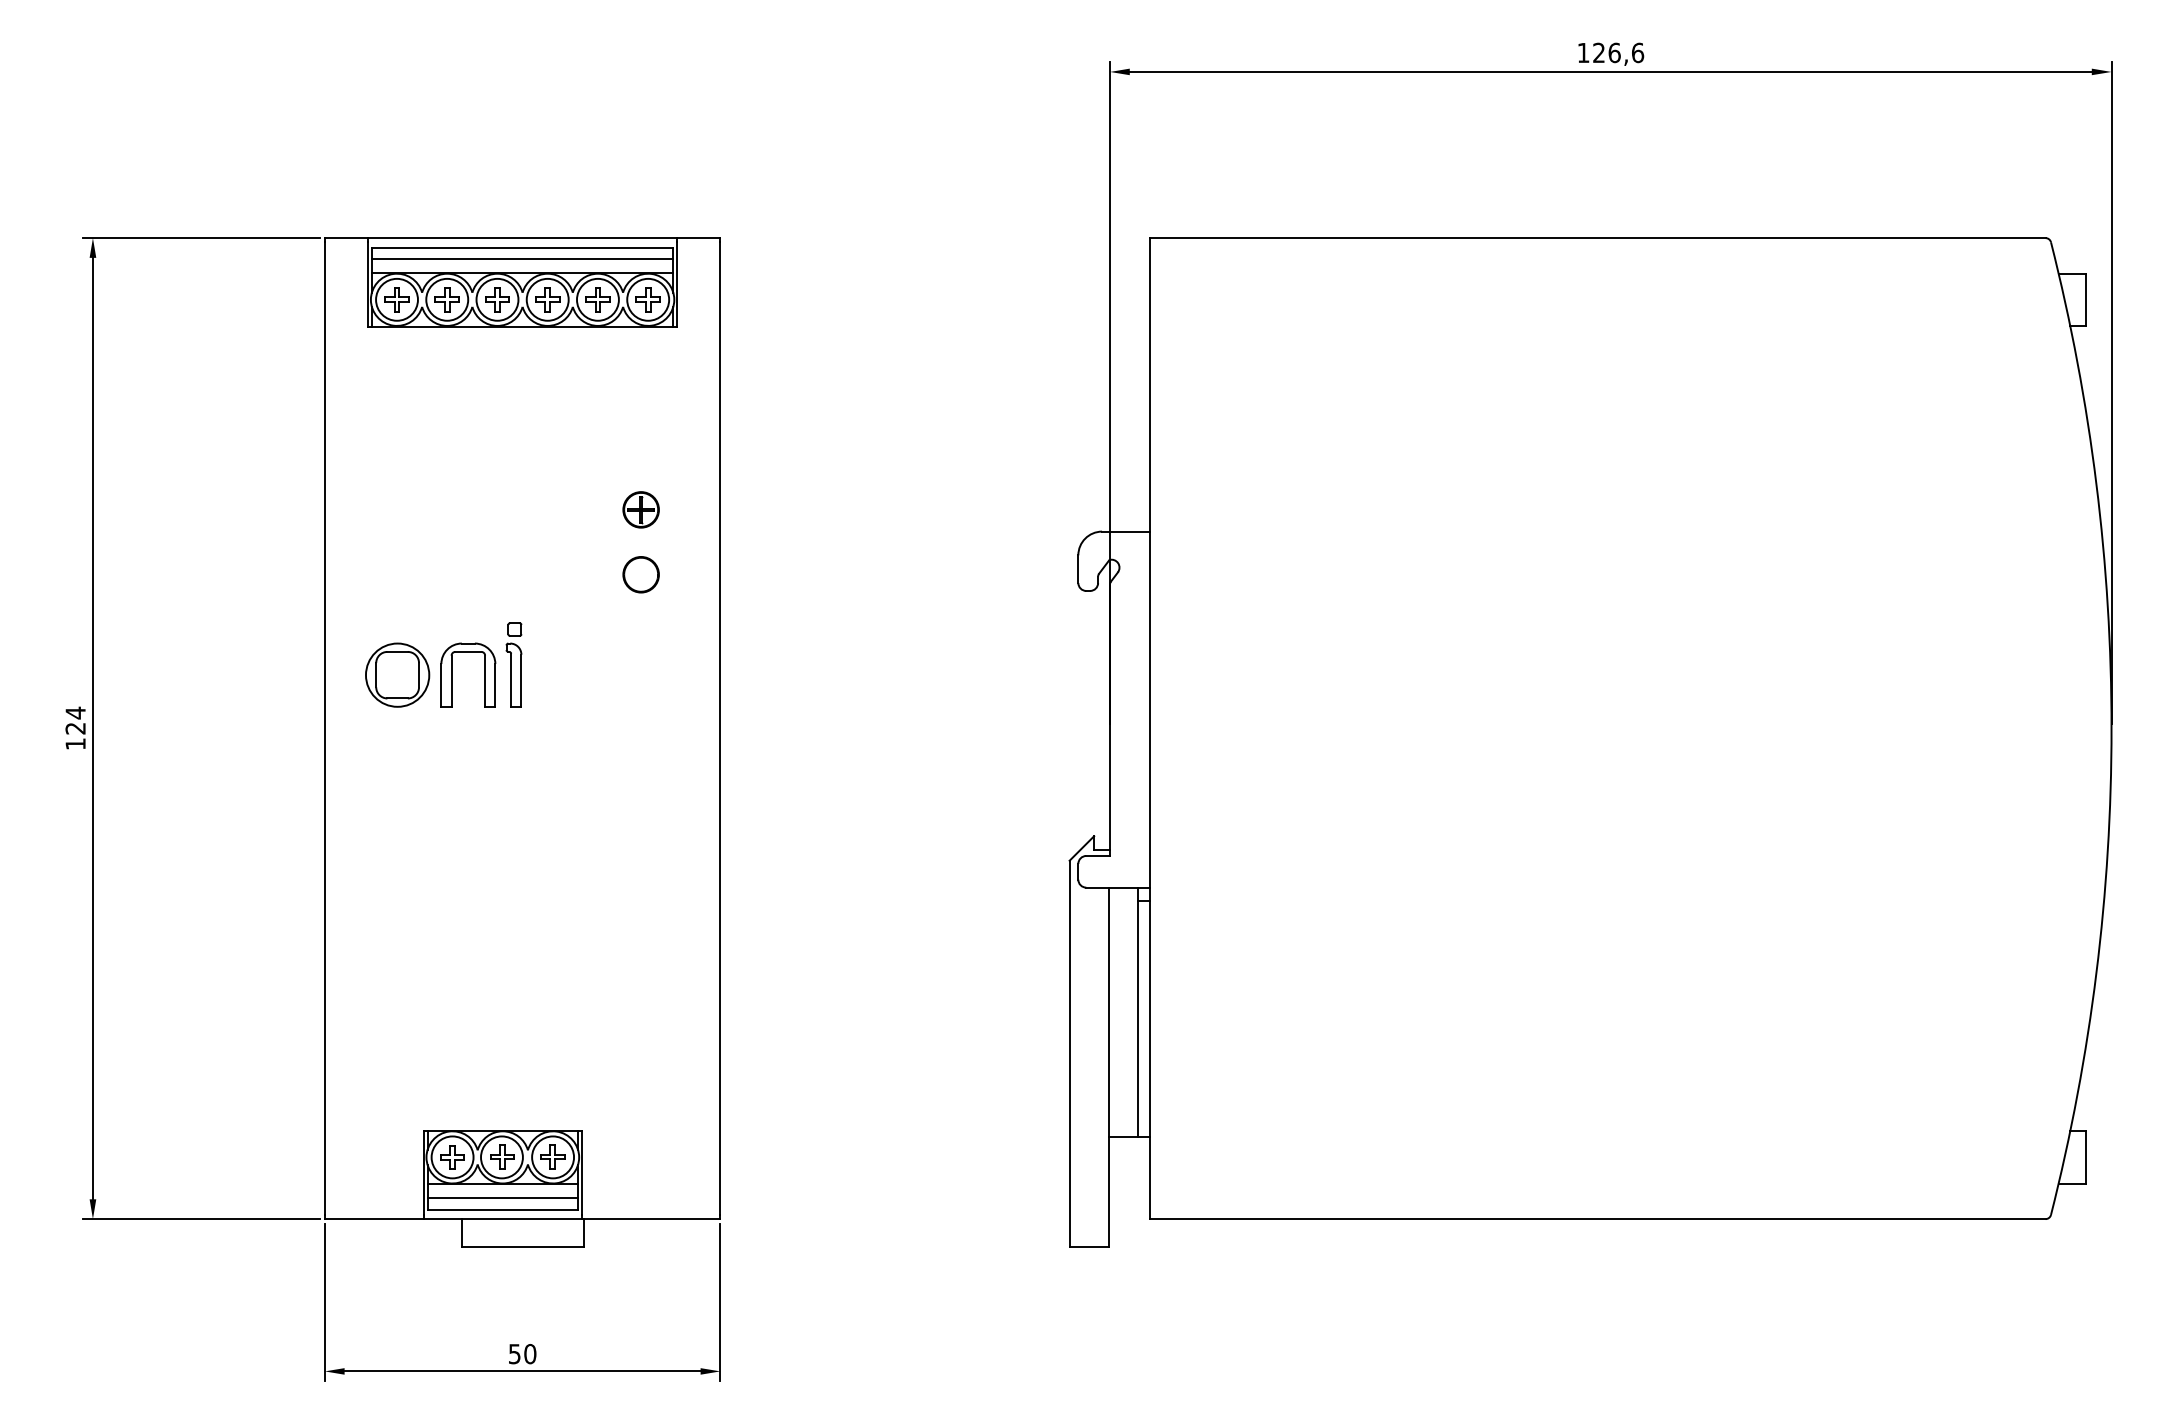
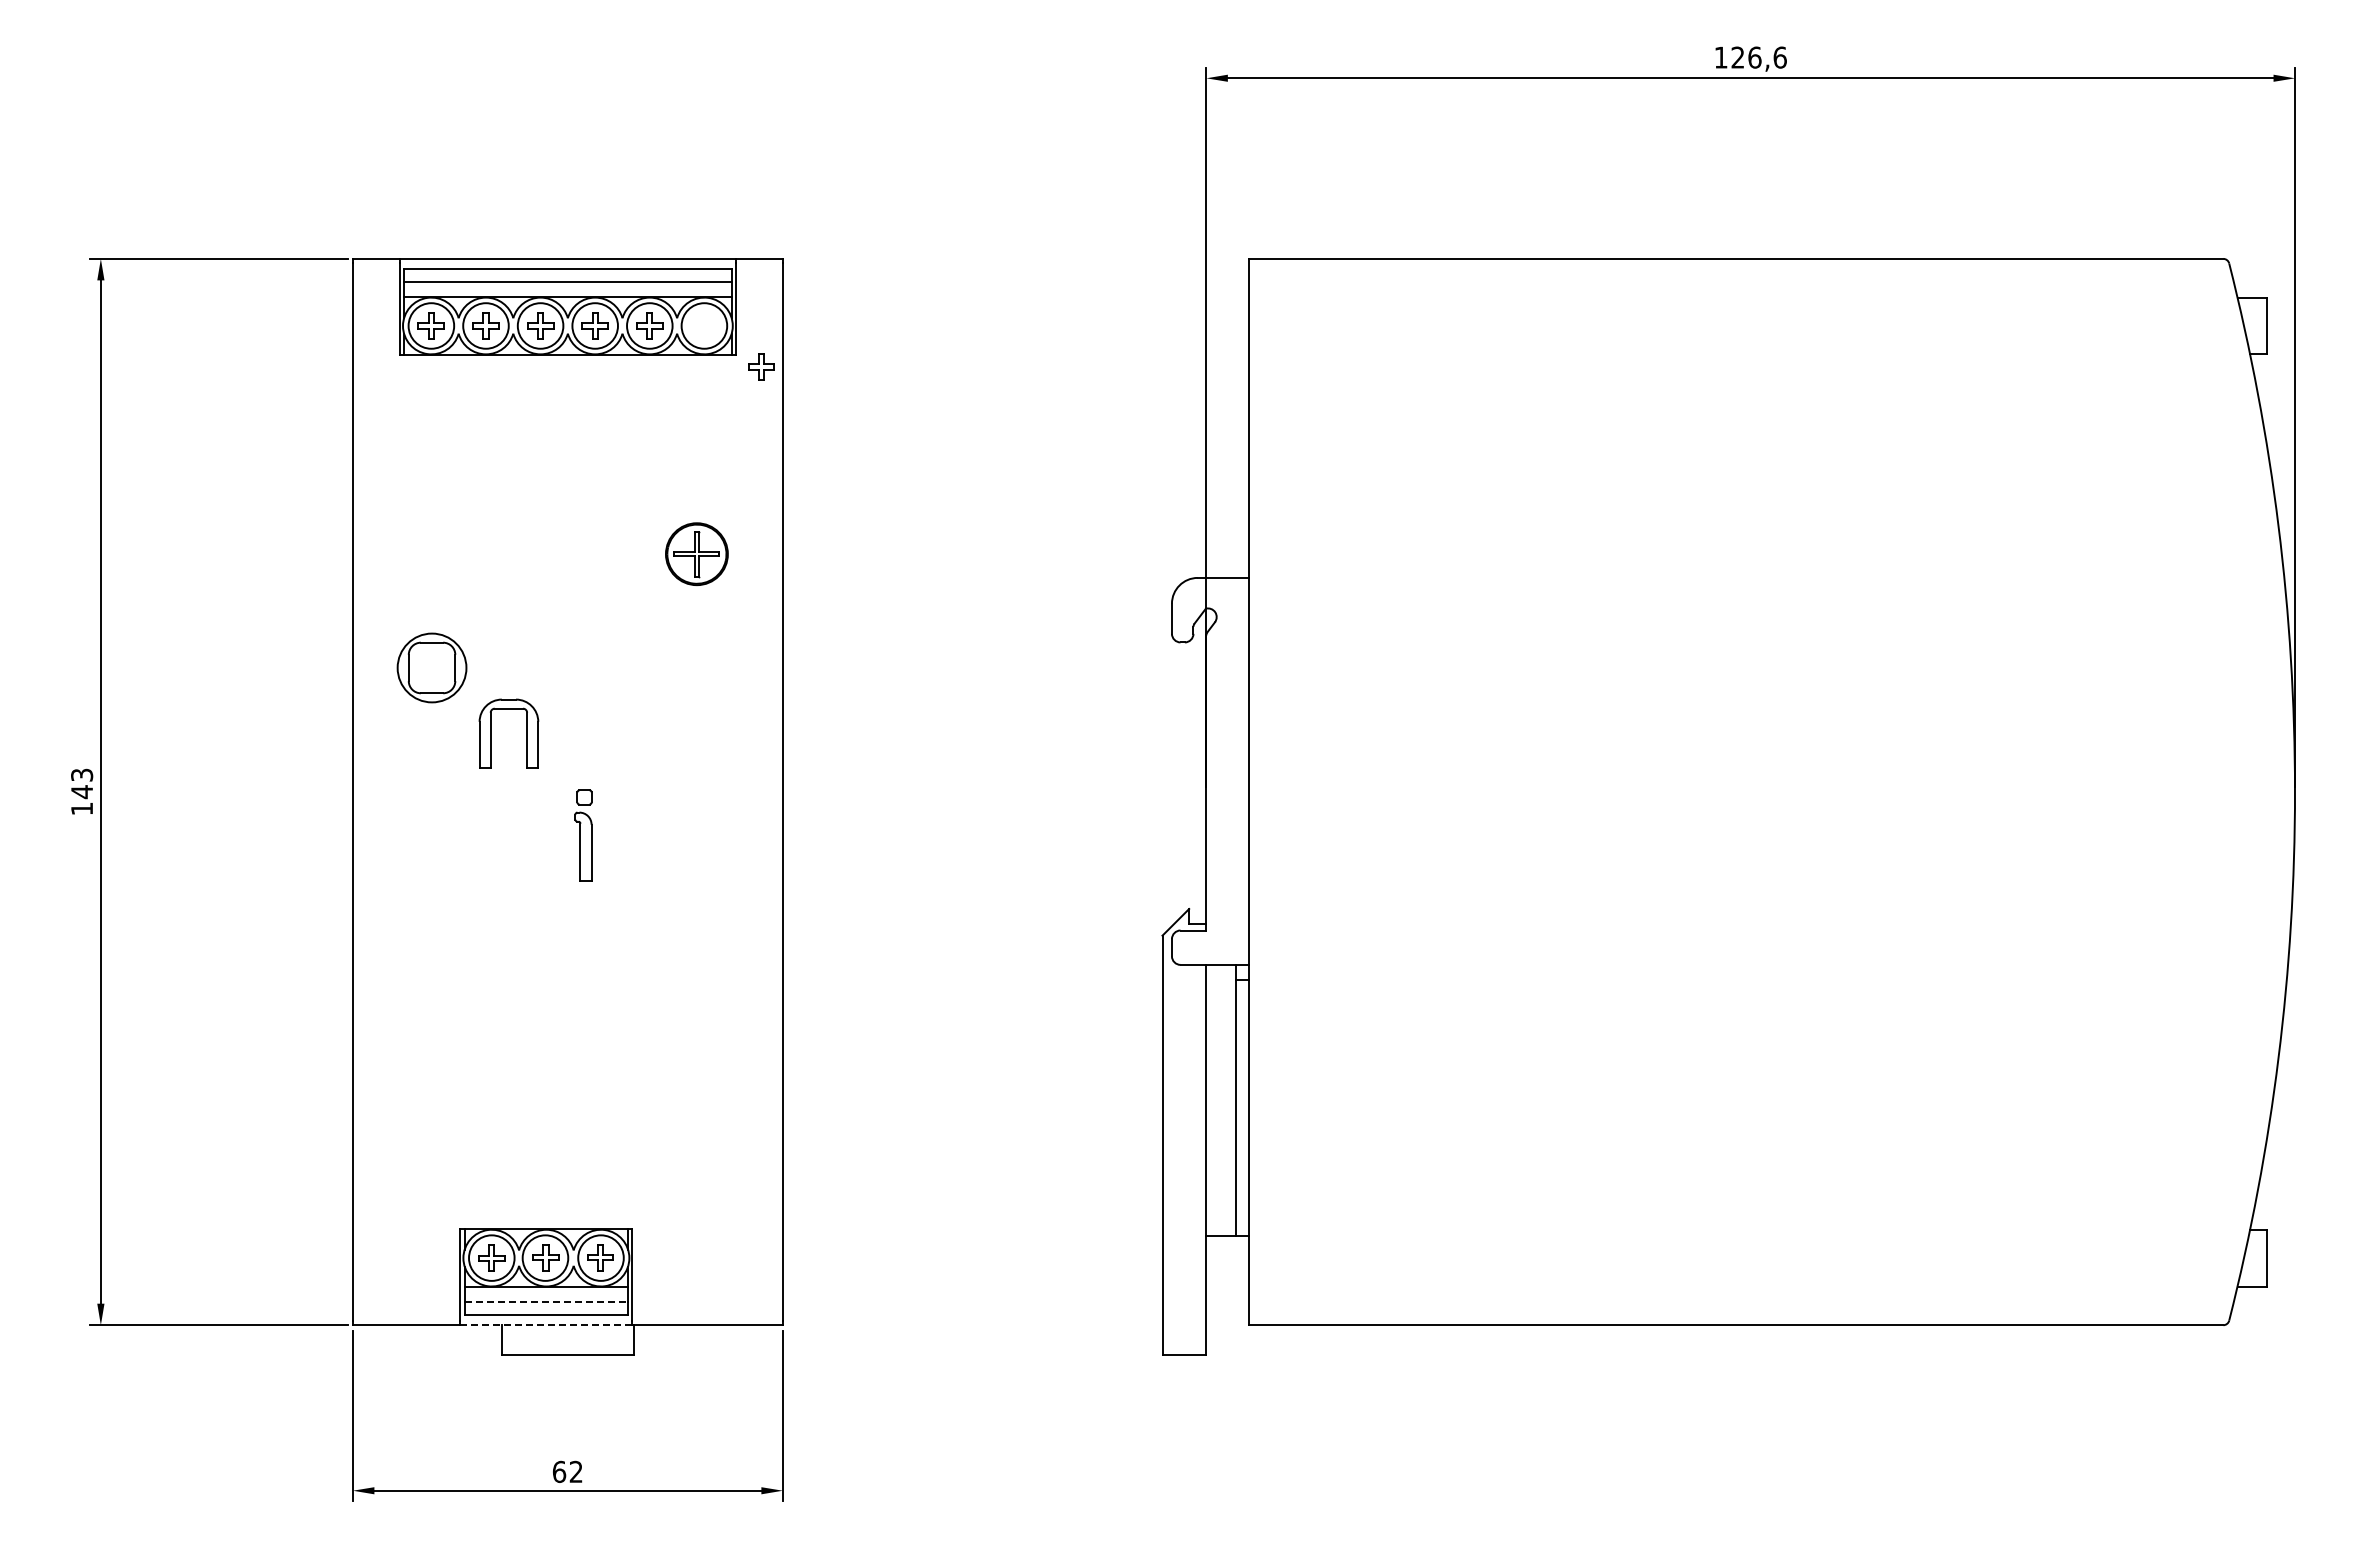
part: (648, 299) -> (761, 366), moved
part: (640, 510) -> (696, 554), size x1.6
part: (640, 574) -> (696, 624), removed
part: (513, 664) -> (583, 835), moved
part: (397, 674) -> (431, 667), moved
text: (76, 720) -> (82, 783), 124 -> 143
line: (502, 1198) -> (546, 1302), solid -> dashed
line: (502, 1219) -> (546, 1325), solid -> dashed
text: (522, 1353) -> (567, 1471), 50 -> 62

